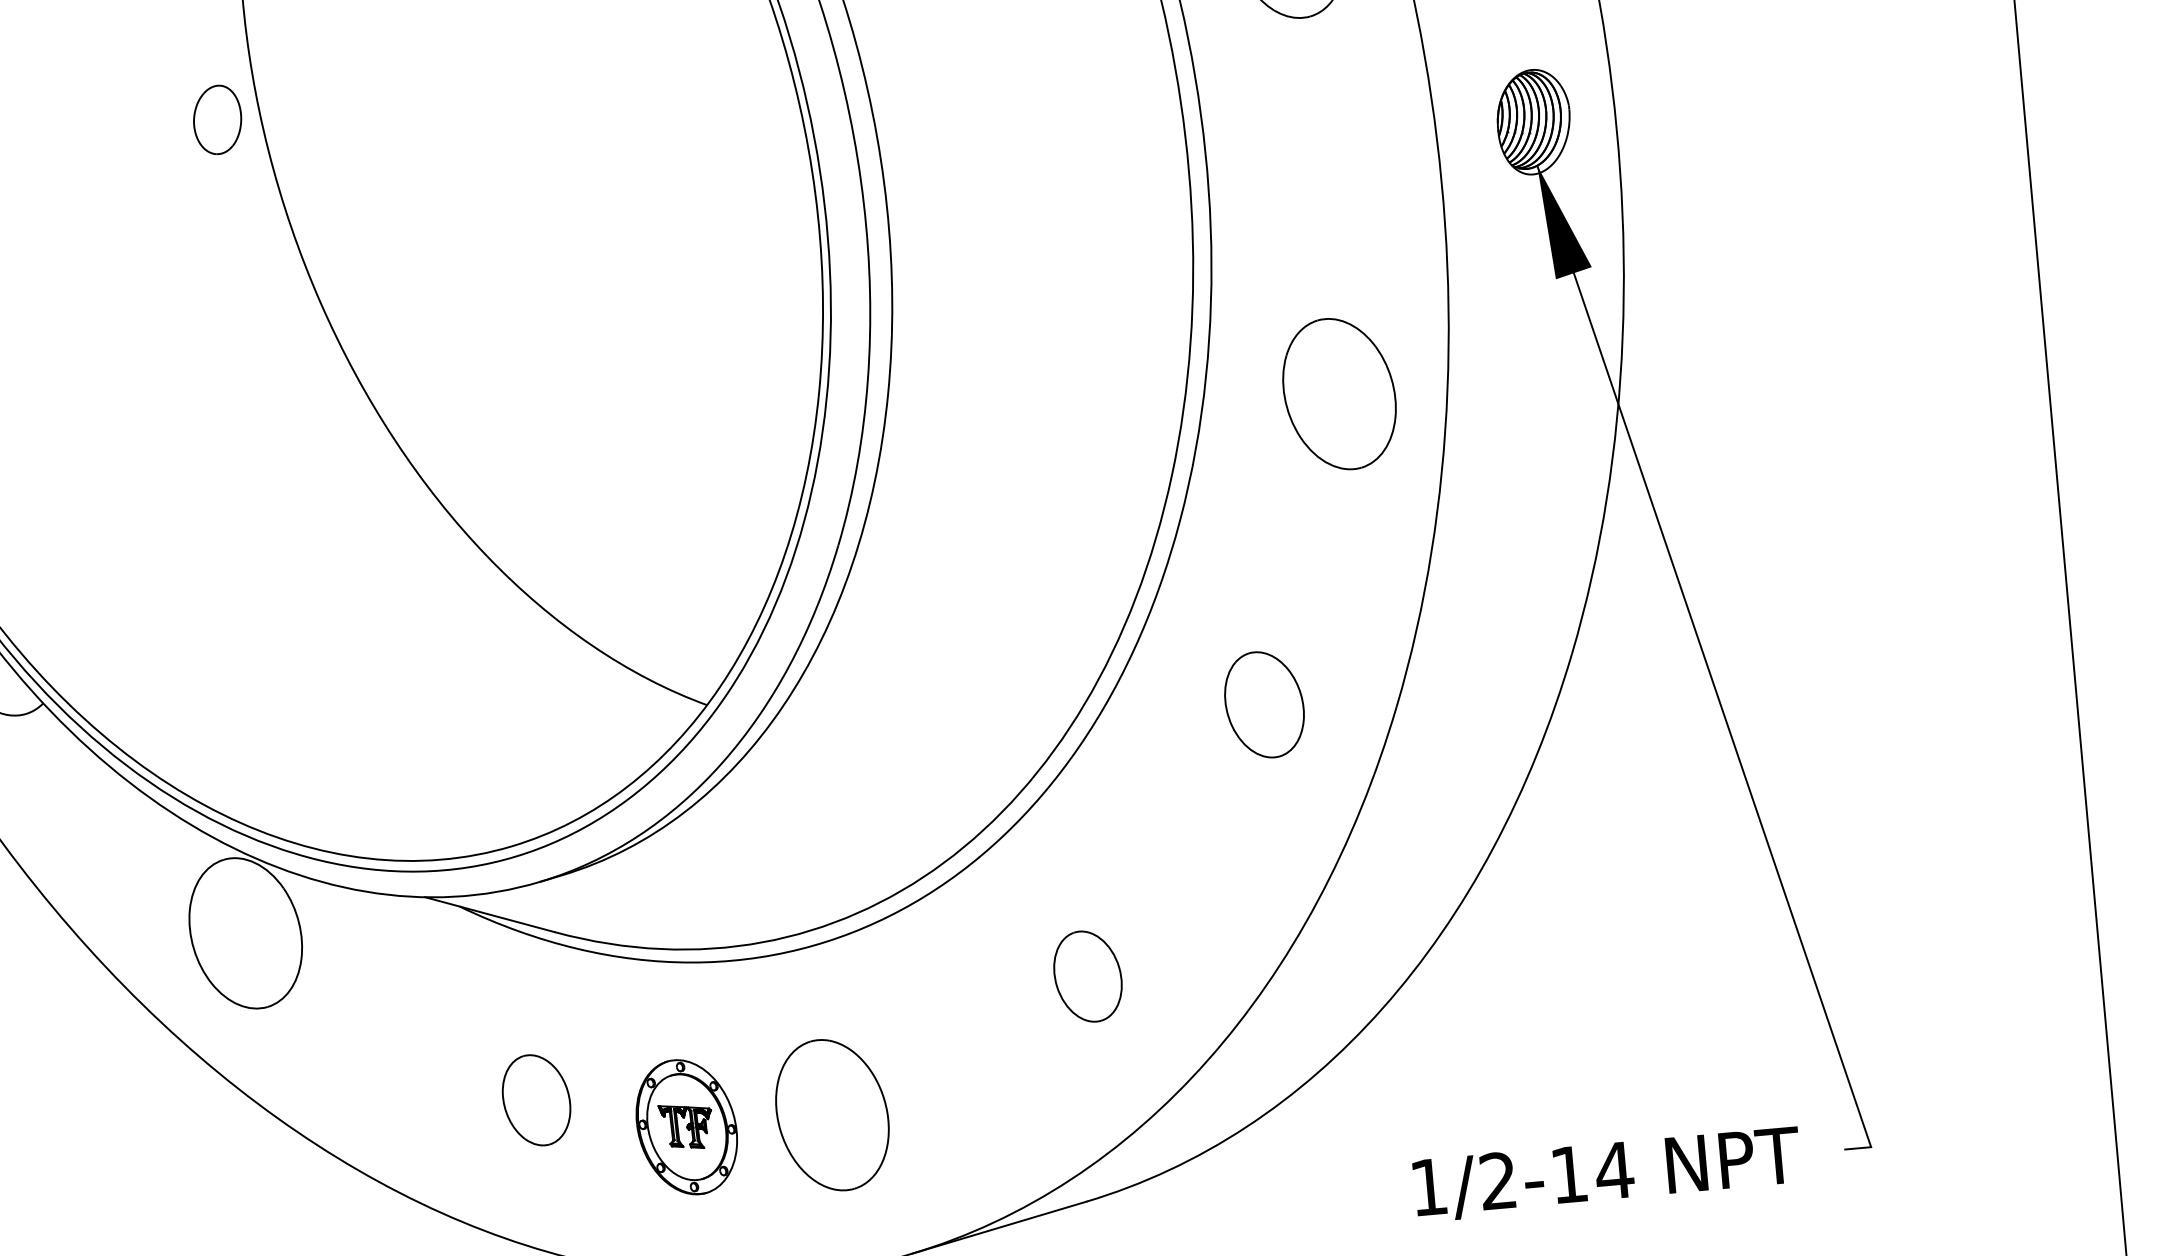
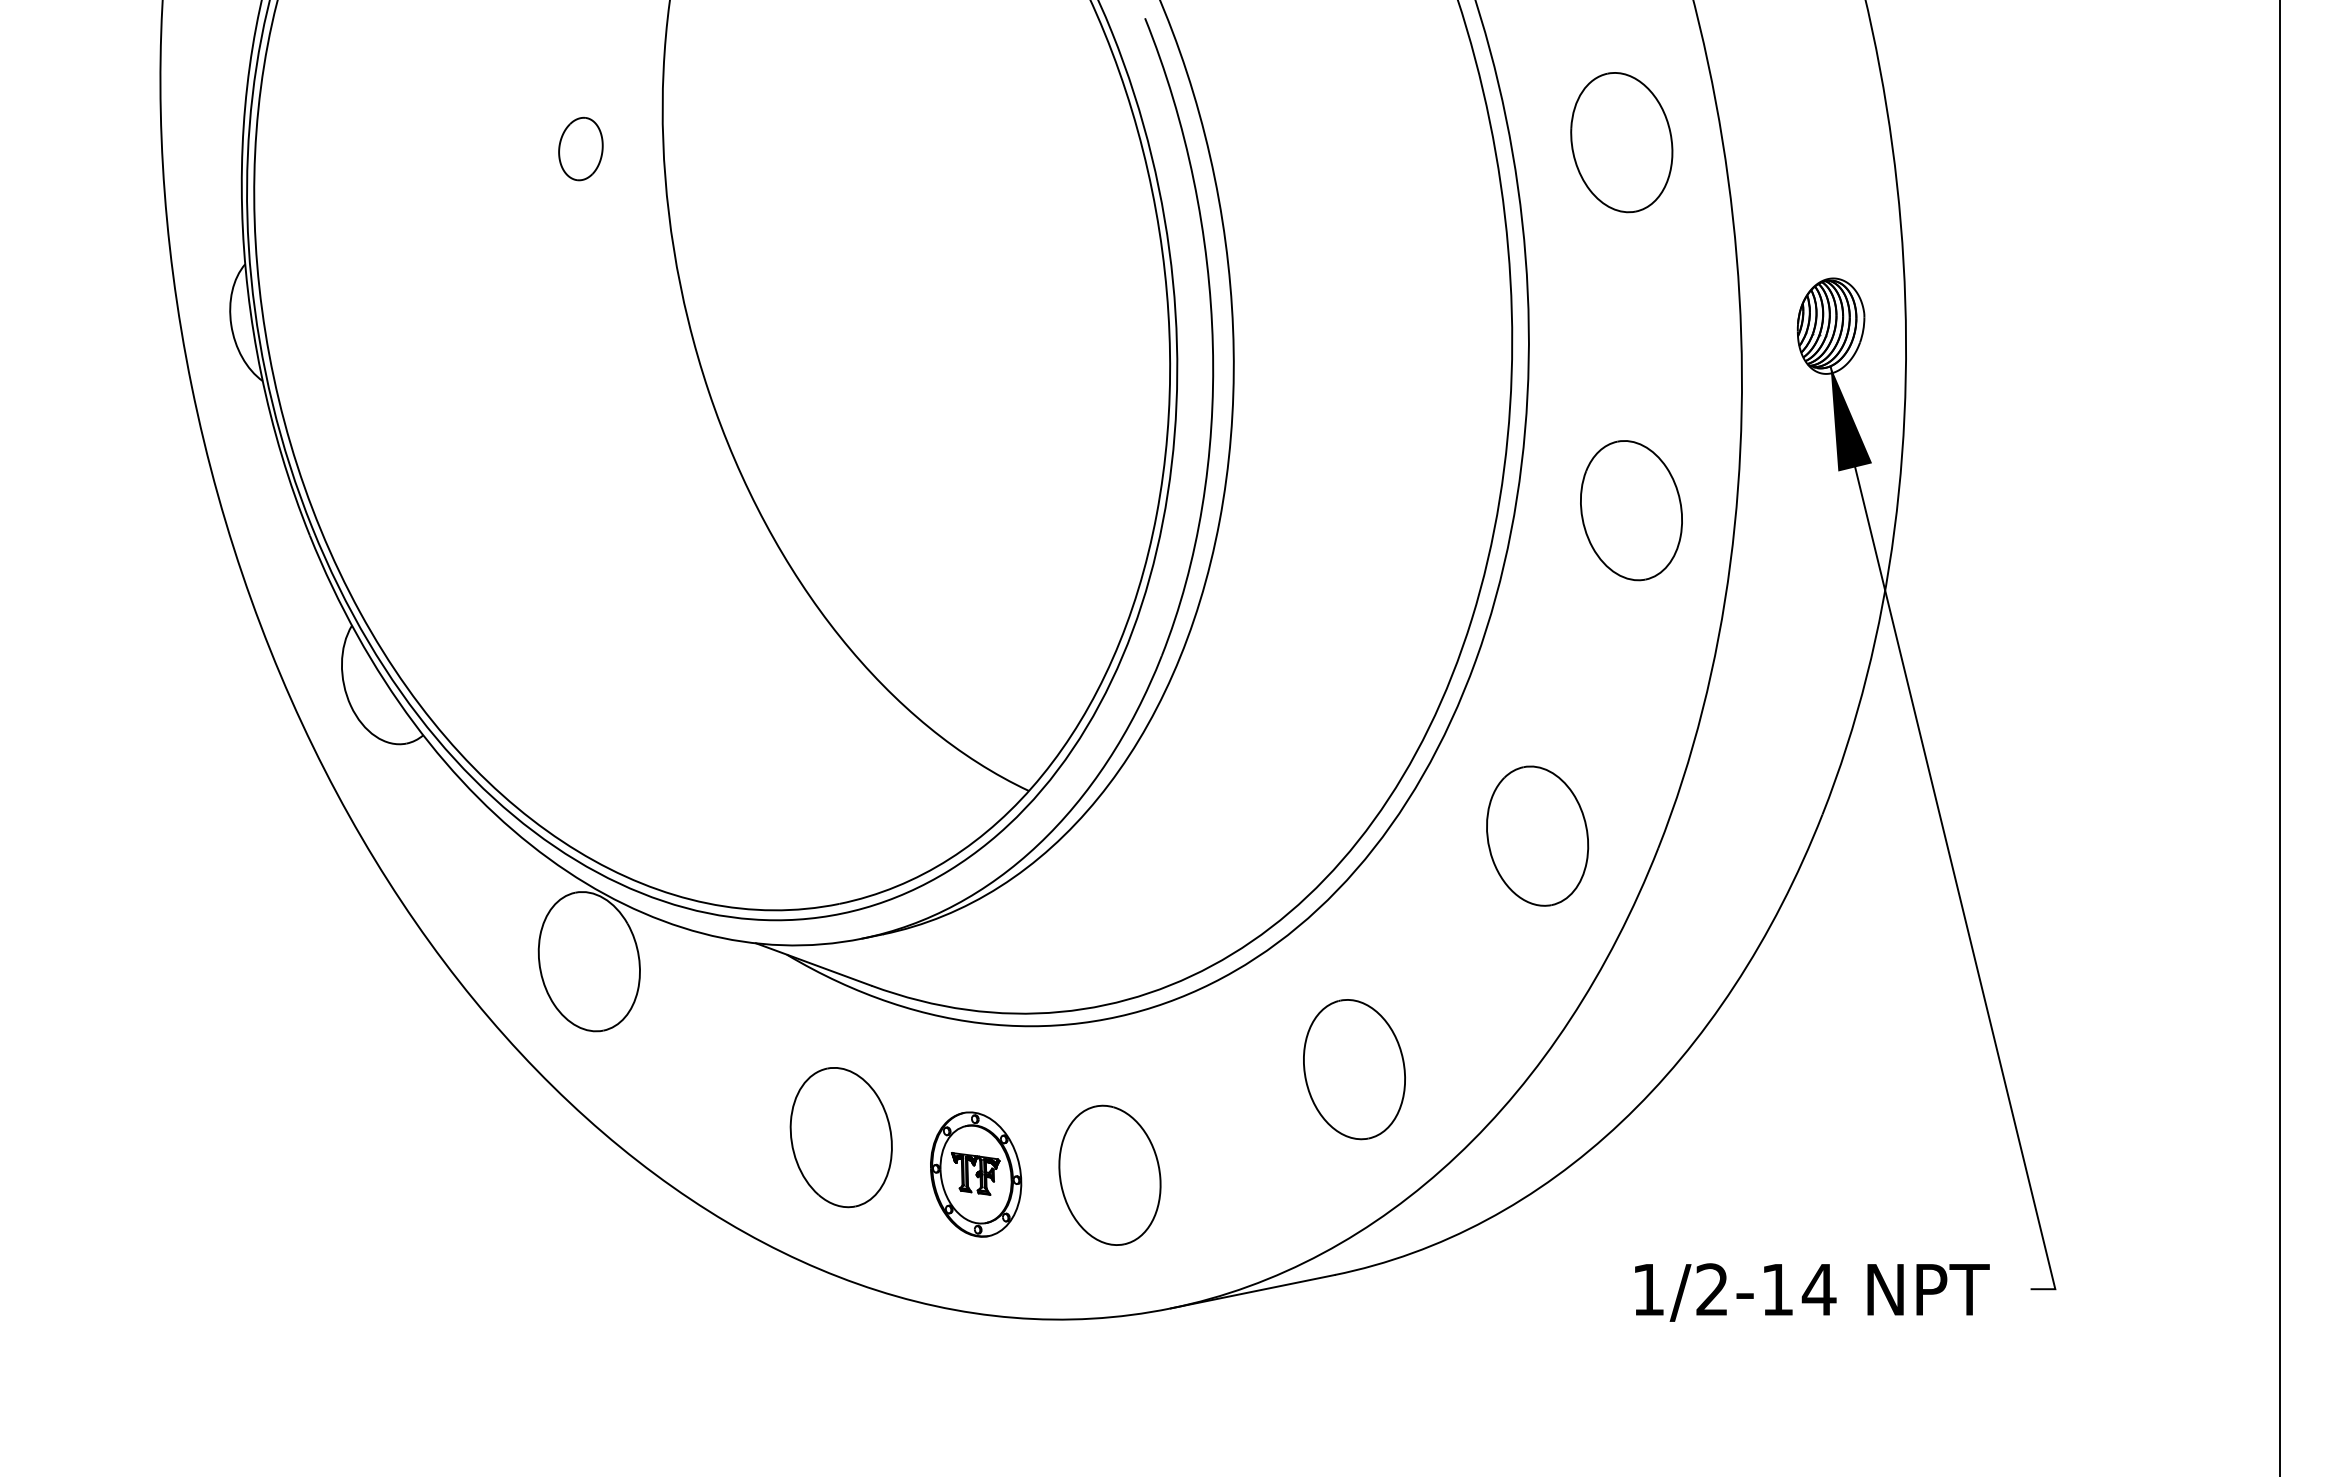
part: (217, 119) -> (580, 148), moved
part: (1339, 393) -> (1631, 510), moved
part: (1264, 704) -> (1537, 835), size x1.43
part: (1087, 976) -> (1354, 1069), size x1.67
part: (535, 1100) -> (840, 1137), size x1.67

